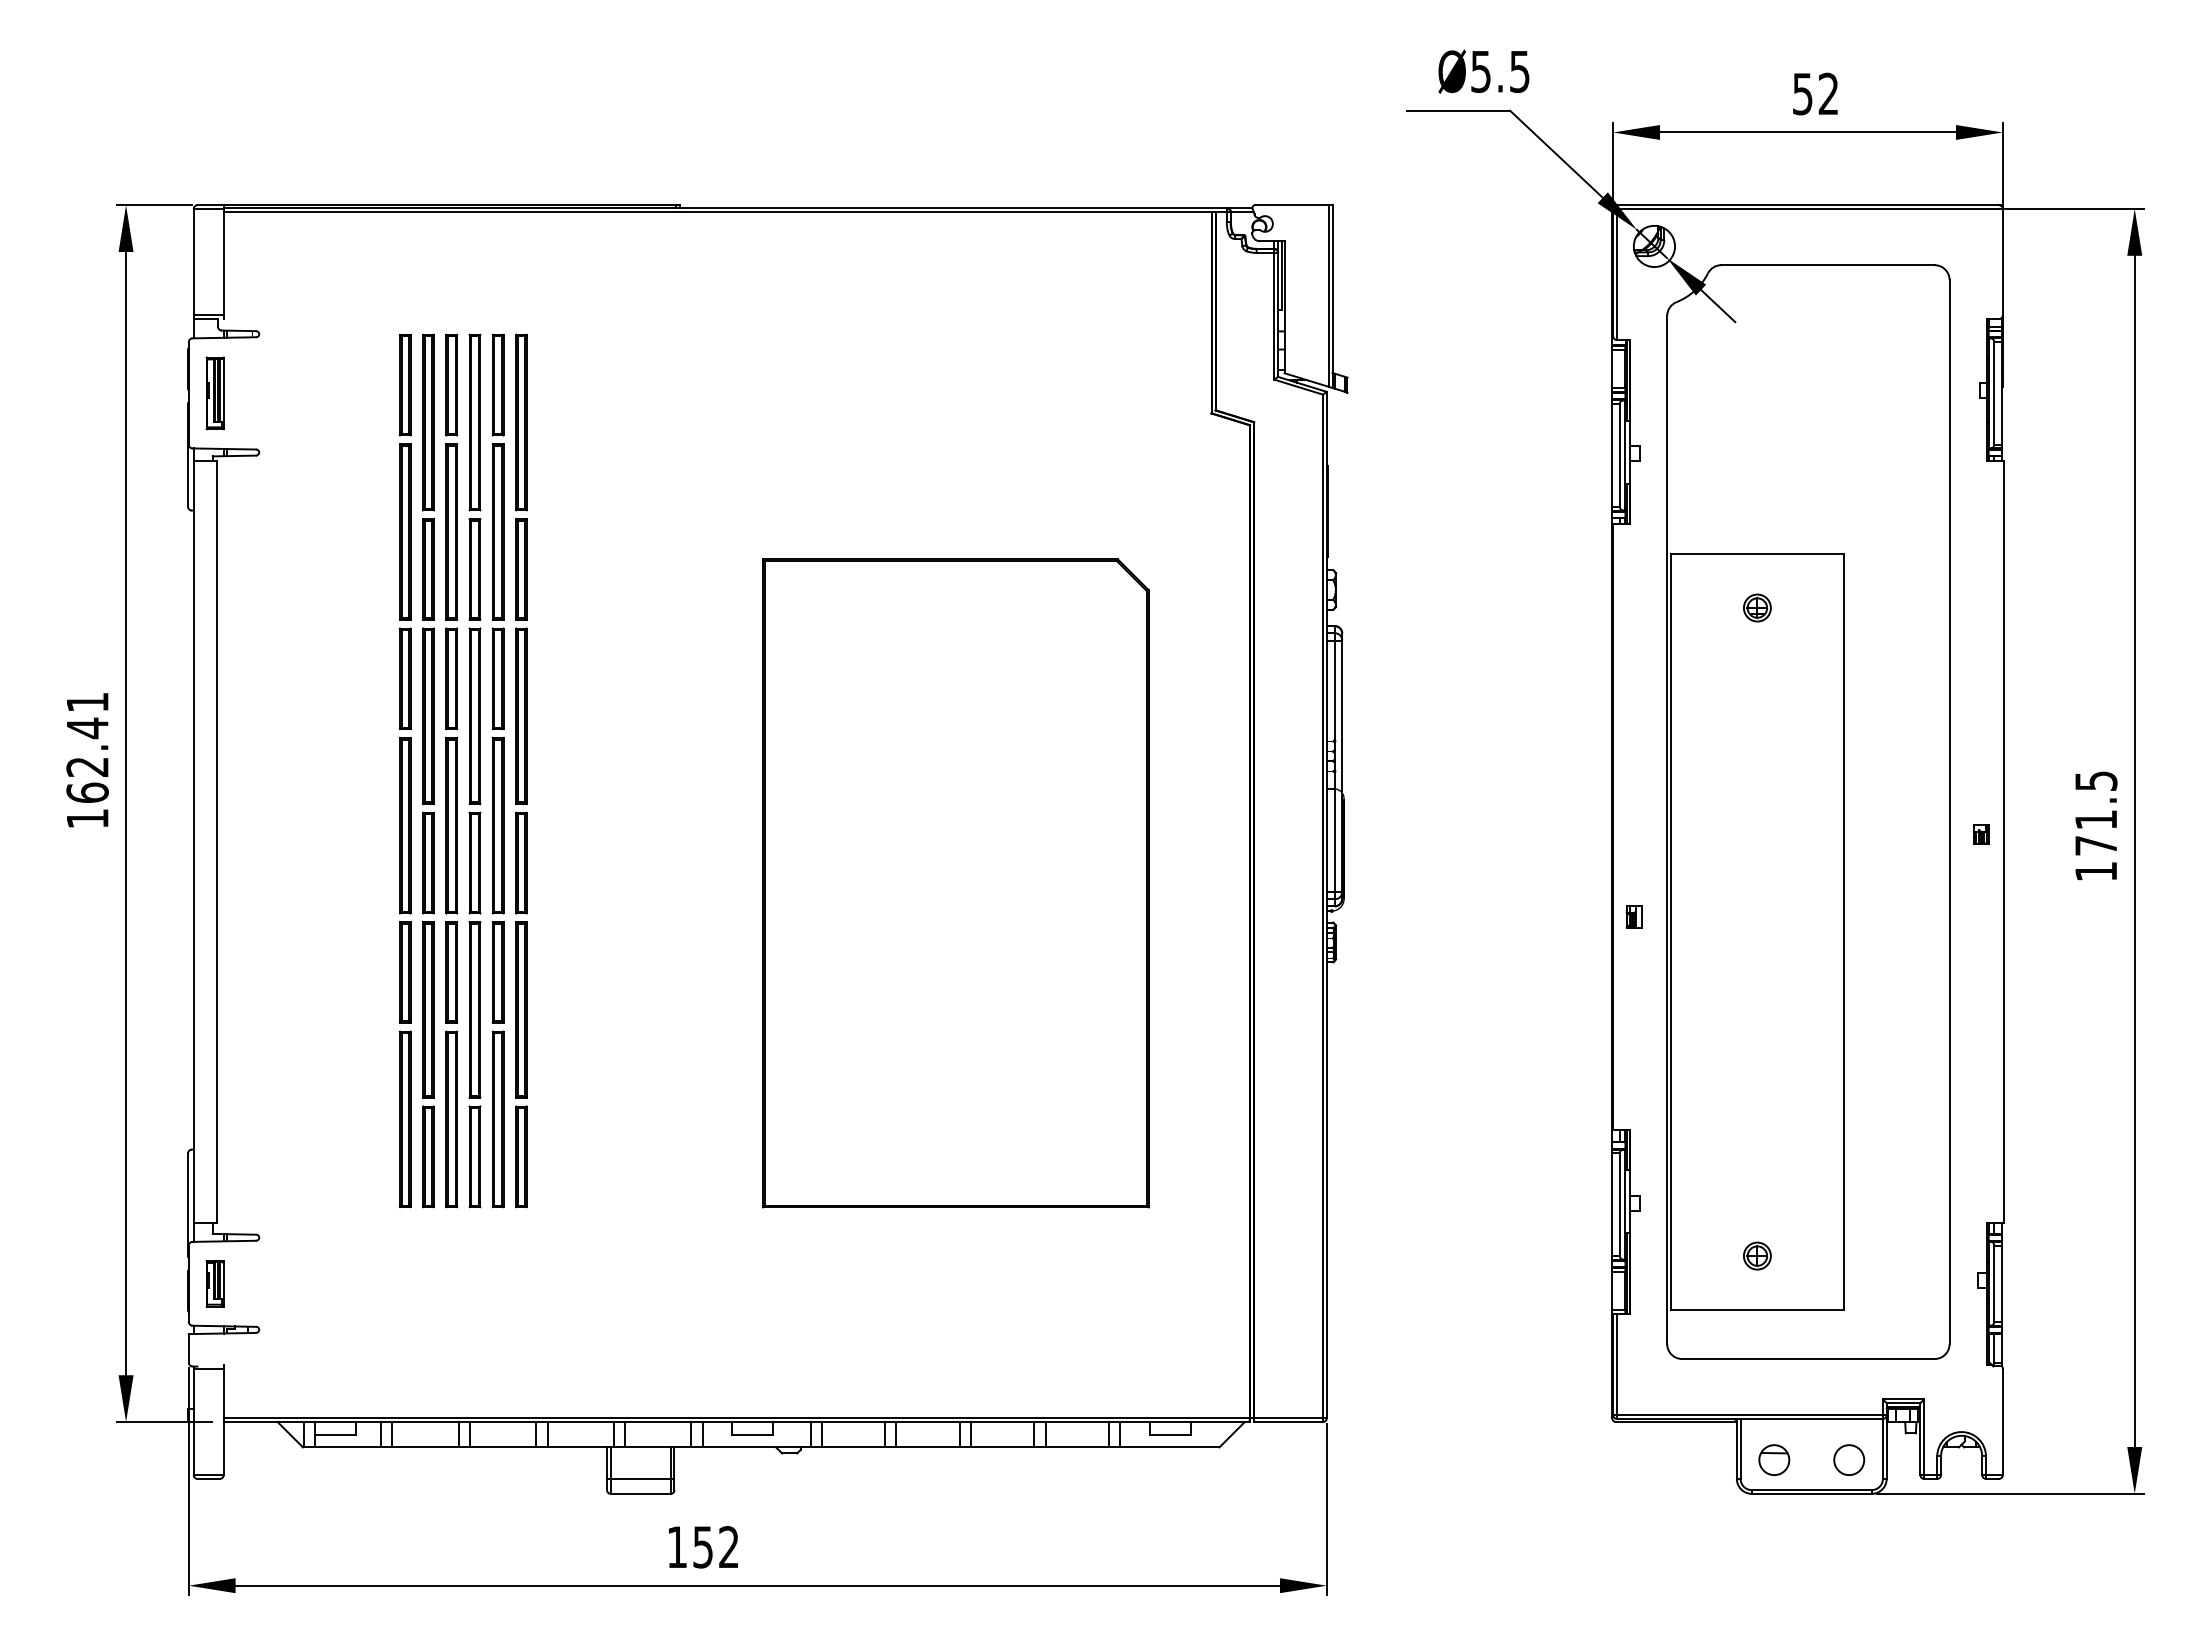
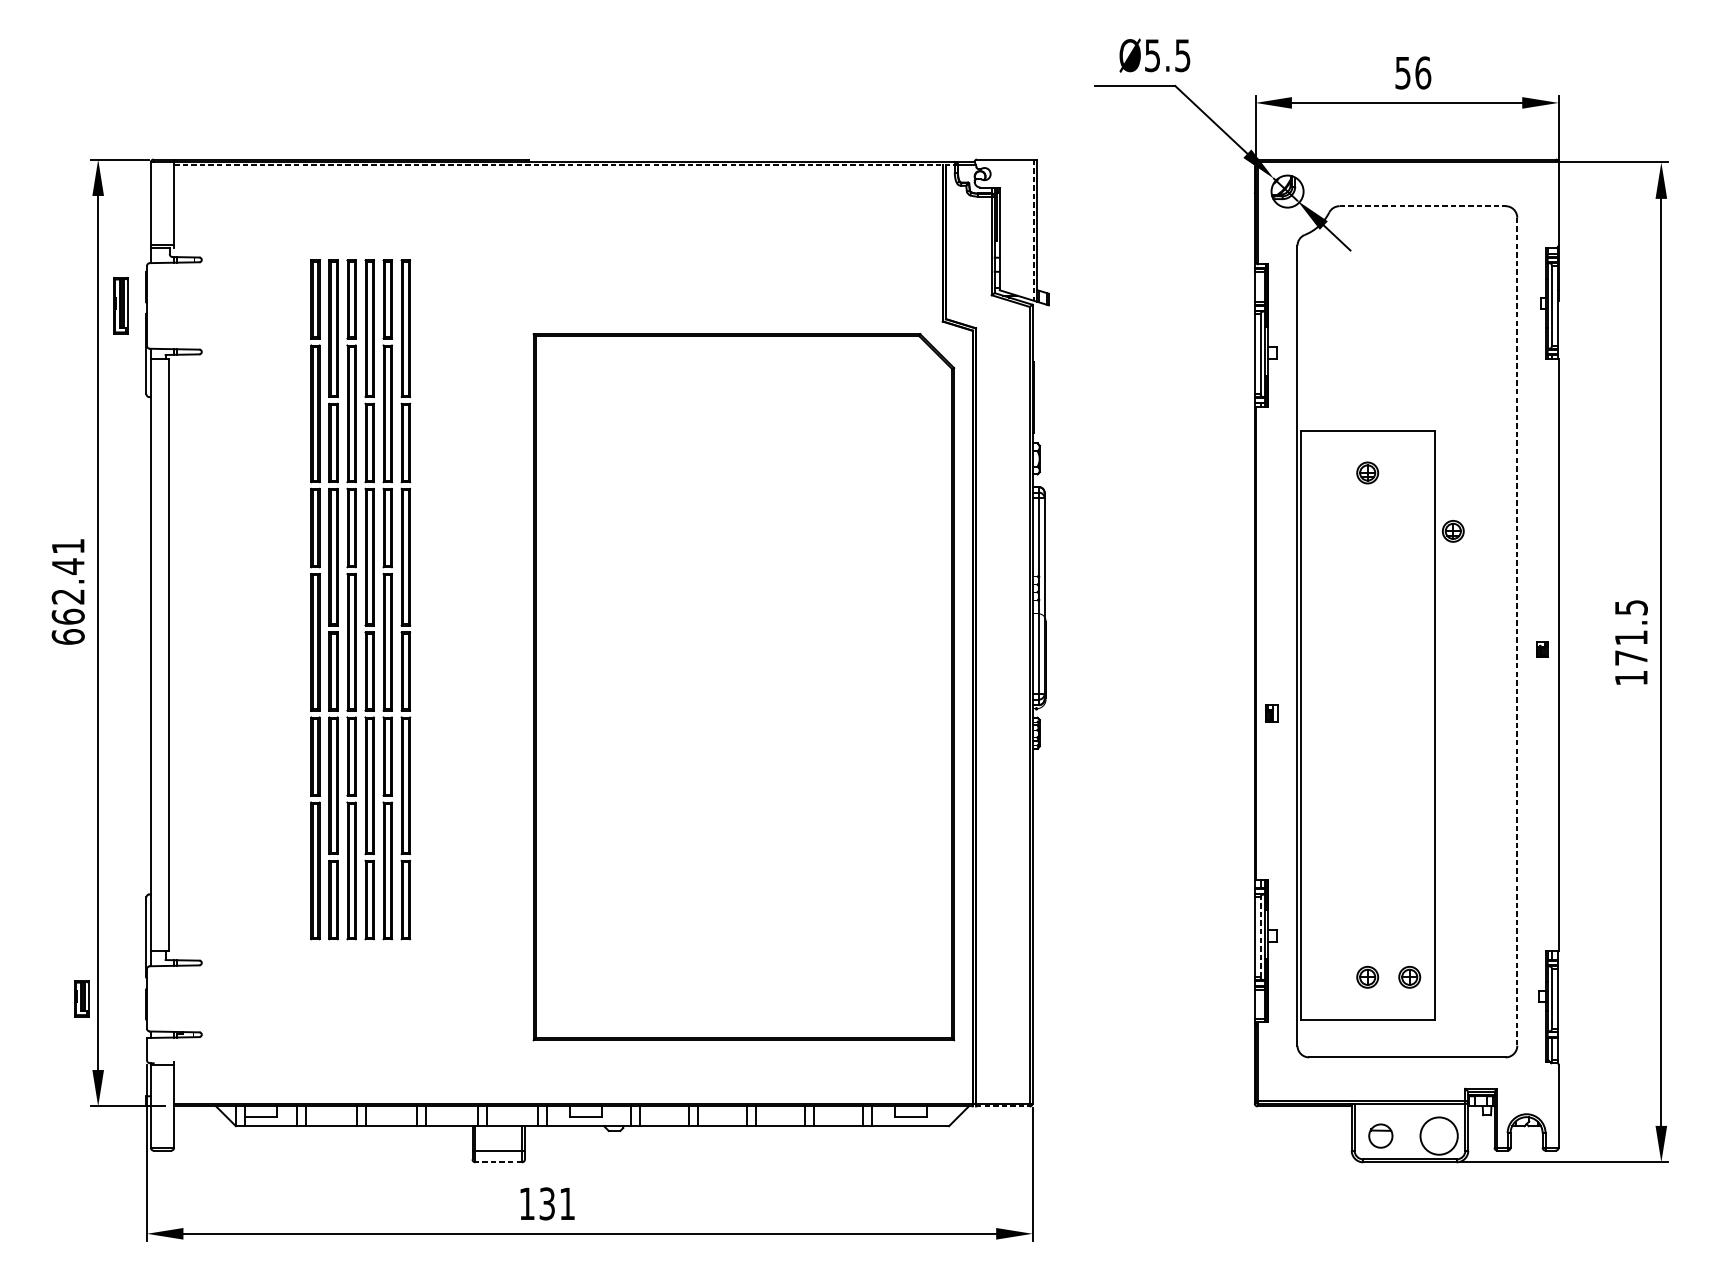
text: (1828, 93) -> (1423, 72), 52 -> 56
line: (725, 212) -> (564, 165), solid -> dashed
line: (1827, 265) -> (1422, 206), solid -> dashed
line: (1328, 296) -> (1033, 230), solid -> dashed
part: (214, 393) -> (120, 306), moved
part: (1867, 682) -> (1453, 530), added
line: (1949, 812) -> (1517, 632), solid -> dashed
text: (87, 818) -> (68, 636), 162.41 -> 662.41
part: (956, 883) -> (744, 687), size x1.4
line: (1619, 1204) -> (1260, 937), solid -> dashed
part: (1811, 1255) -> (1409, 976), added
part: (214, 1283) -> (81, 998), moved
line: (1289, 1422) -> (1003, 1106), solid -> dashed
circle: (1849, 1460) -> (1439, 1136), size x1.6
line: (640, 1493) -> (498, 1162), solid -> dashed
text: (716, 1546) -> (557, 1203), 152 -> 131

